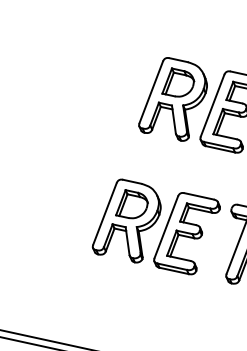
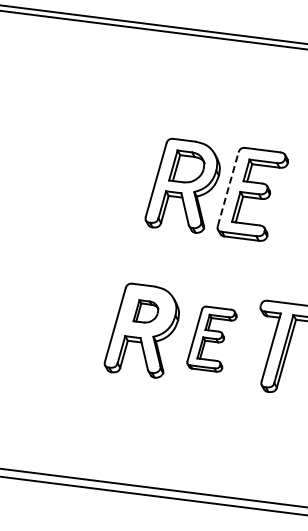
line: (212, 105) -> (228, 188), solid -> dashed
part: (131, 204) -> (145, 311), size x0.7
part: (186, 232) -> (211, 338), size x0.7

